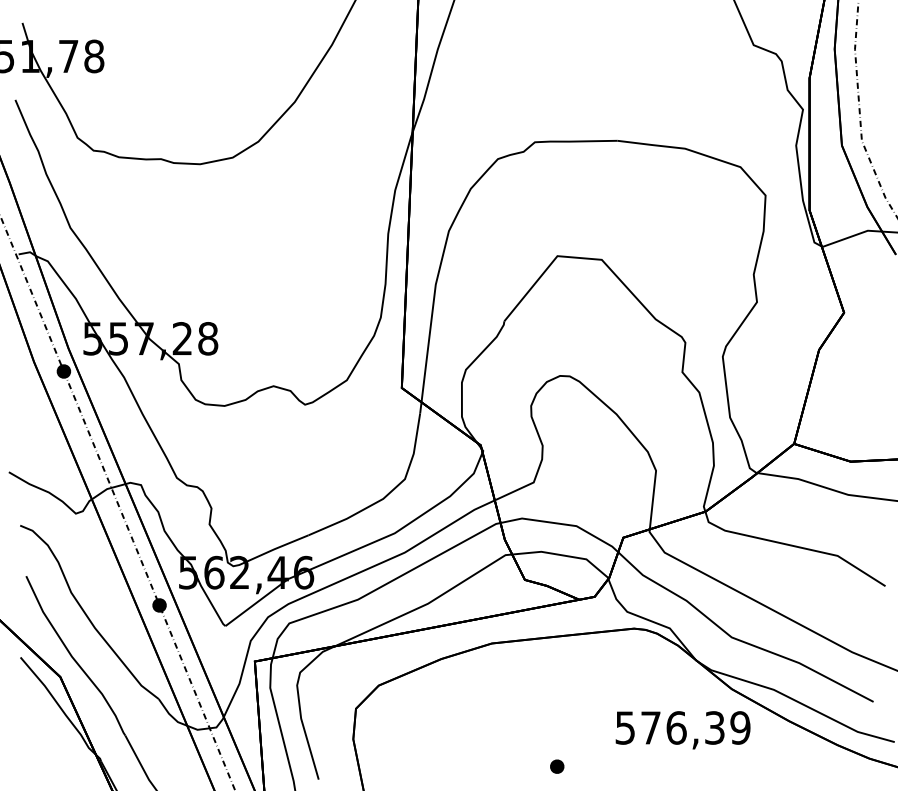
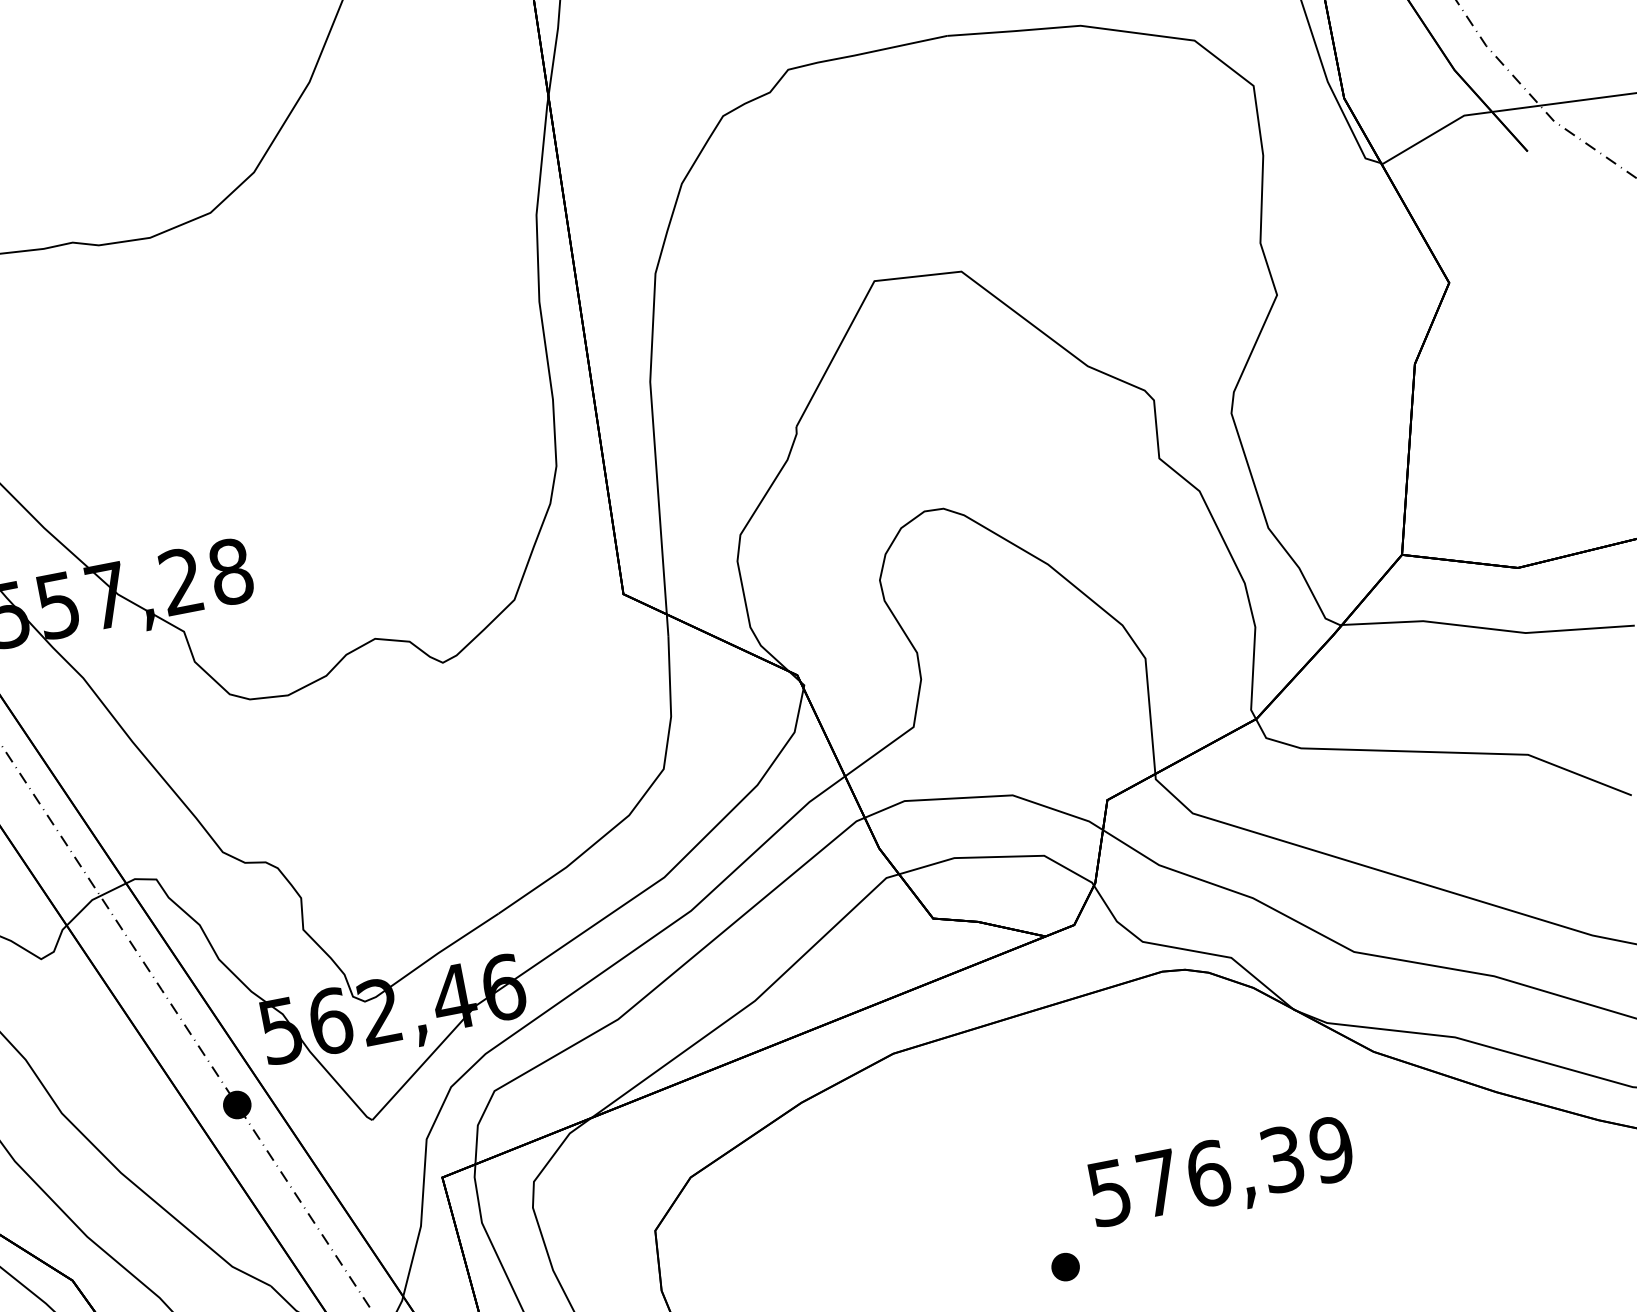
text: (682, 730) -> (1220, 1176), moved

